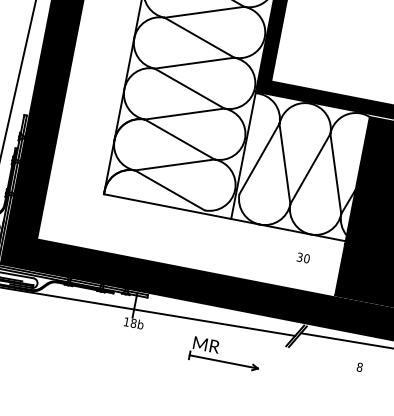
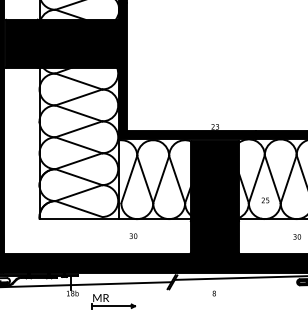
text: (303, 256) -> (133, 235), moved
part: (225, 354) -> (113, 301), moved

